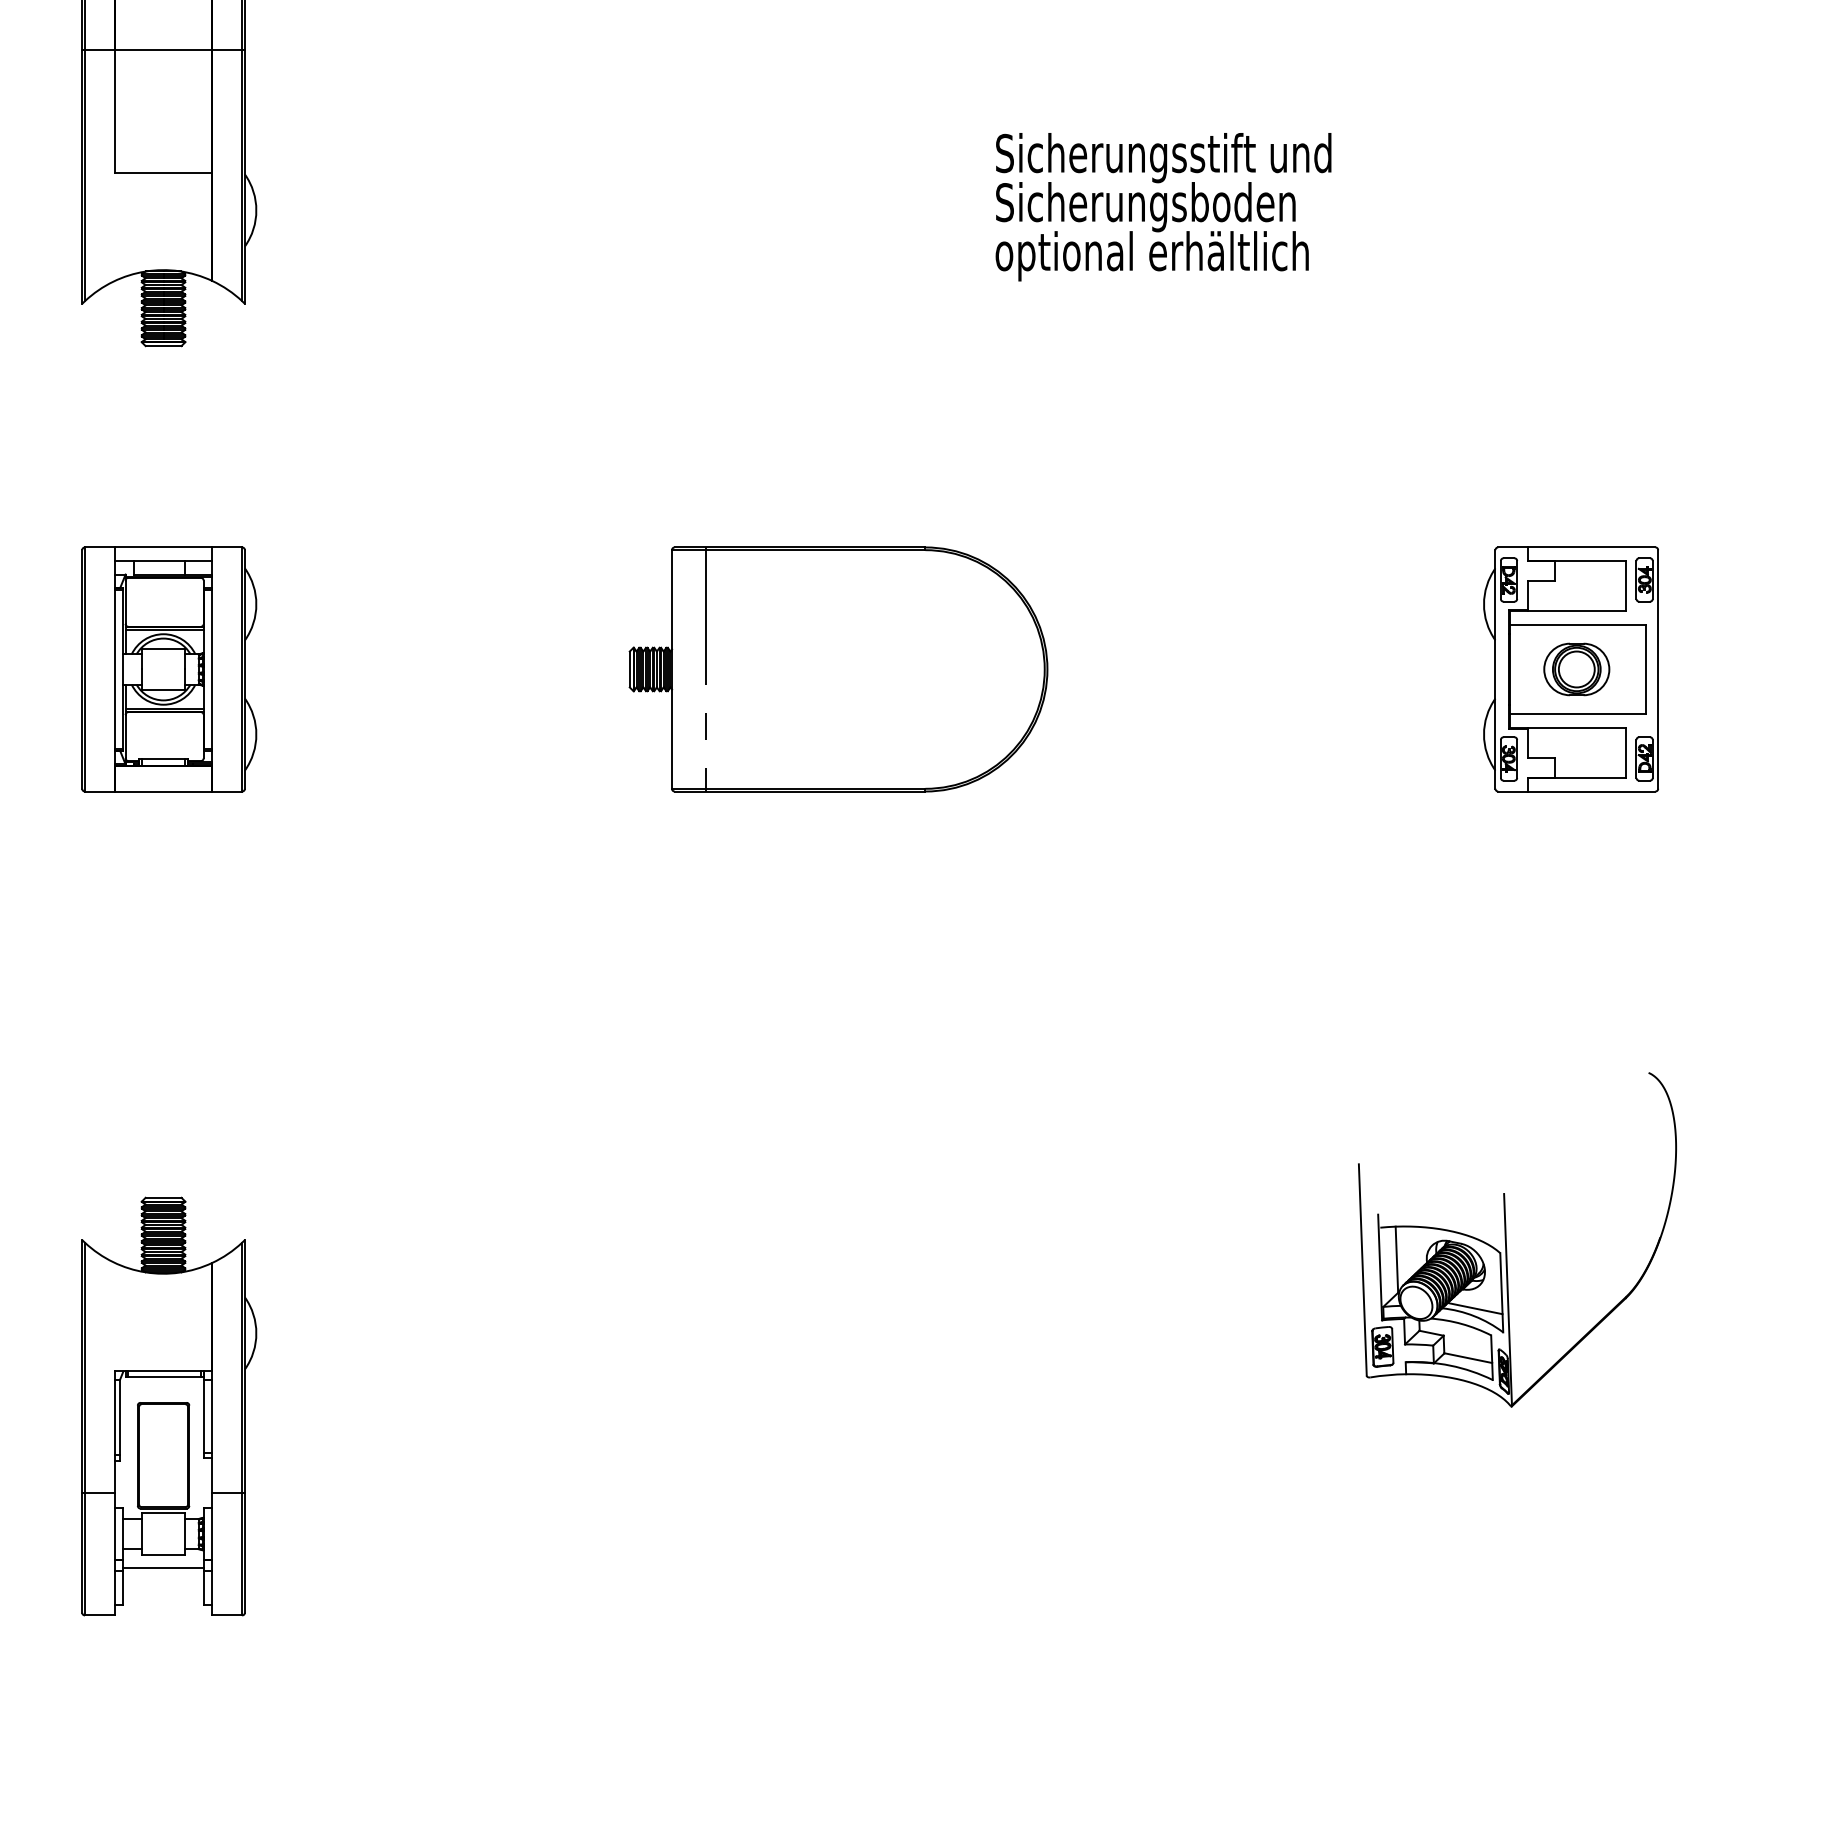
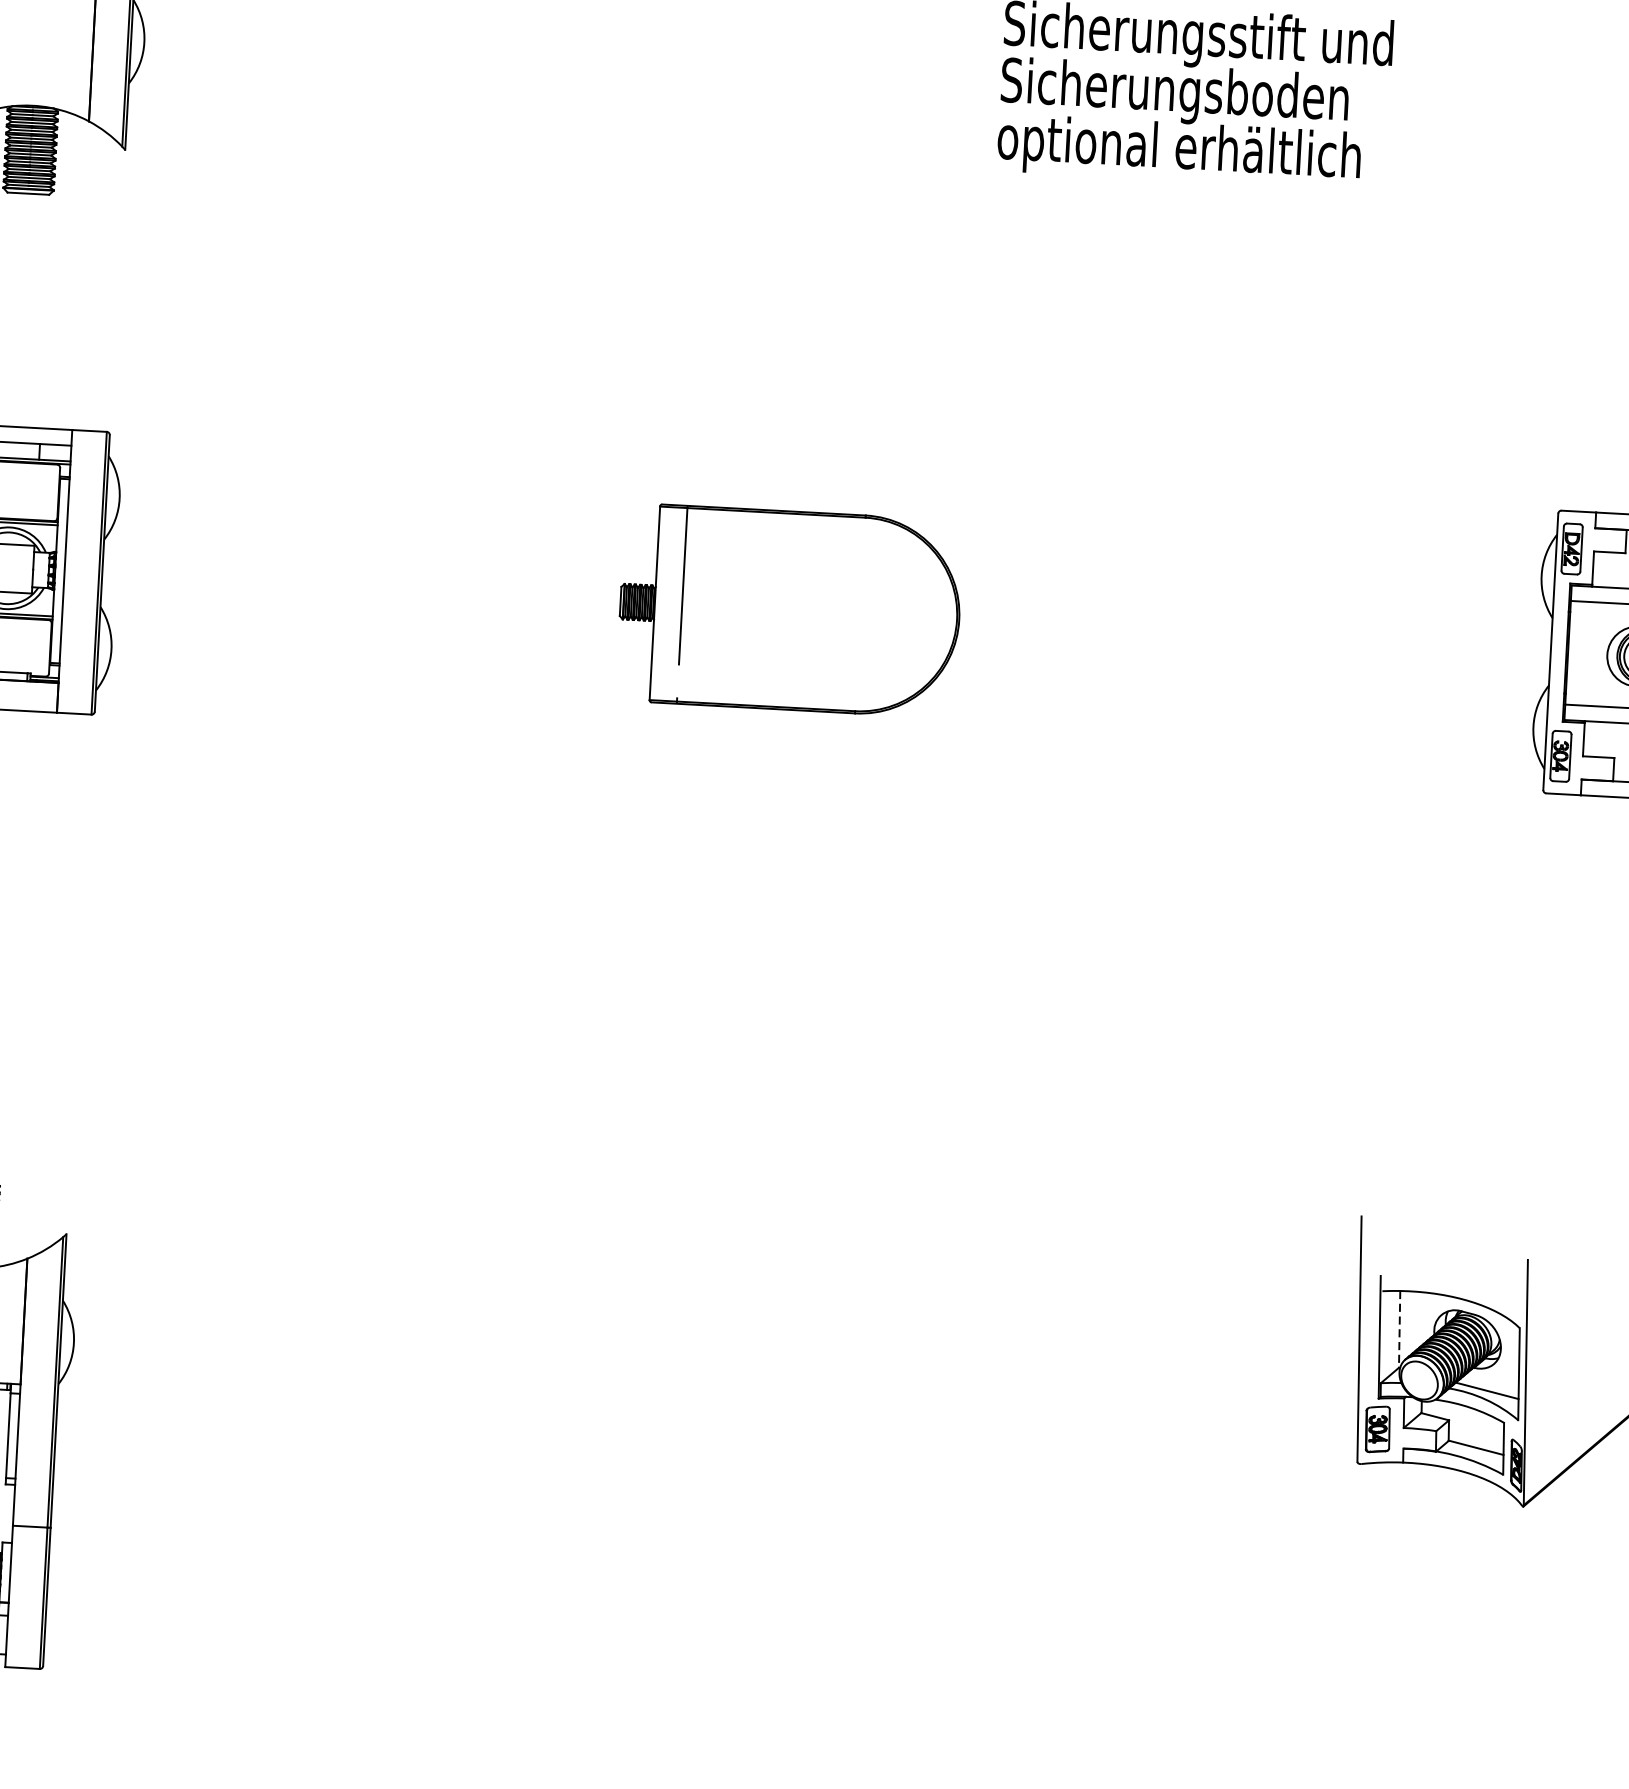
part: (838, 669) -> (789, 610), size x0.7
line: (1396, 1260) -> (1399, 1330), solid -> dashed

